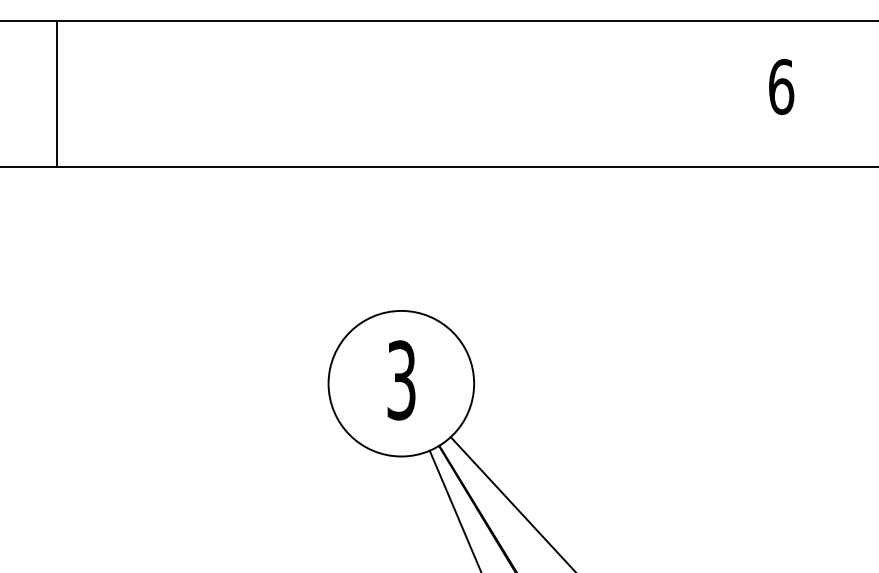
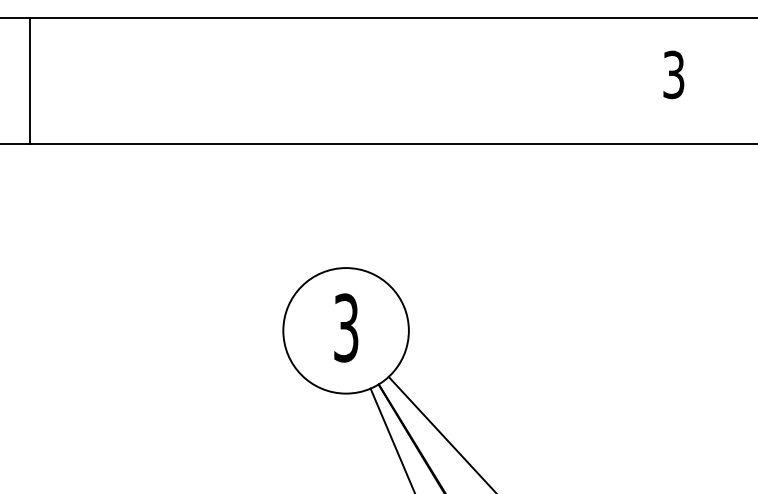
text: (780, 86) -> (673, 74), 6 -> 3
line: (57, 93) -> (30, 80), moved

